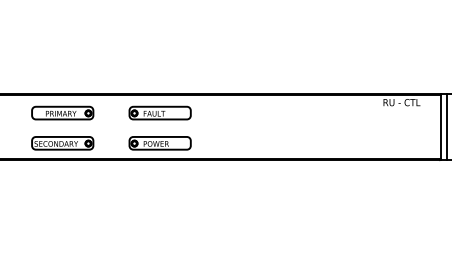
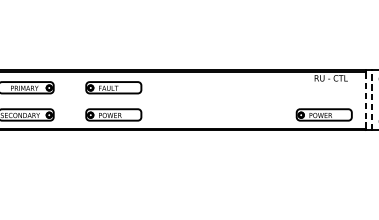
line: (446, 126) -> (371, 99), solid -> dashed
line: (440, 127) -> (365, 100), solid -> dashed
part: (393, 143) -> (323, 115), added

